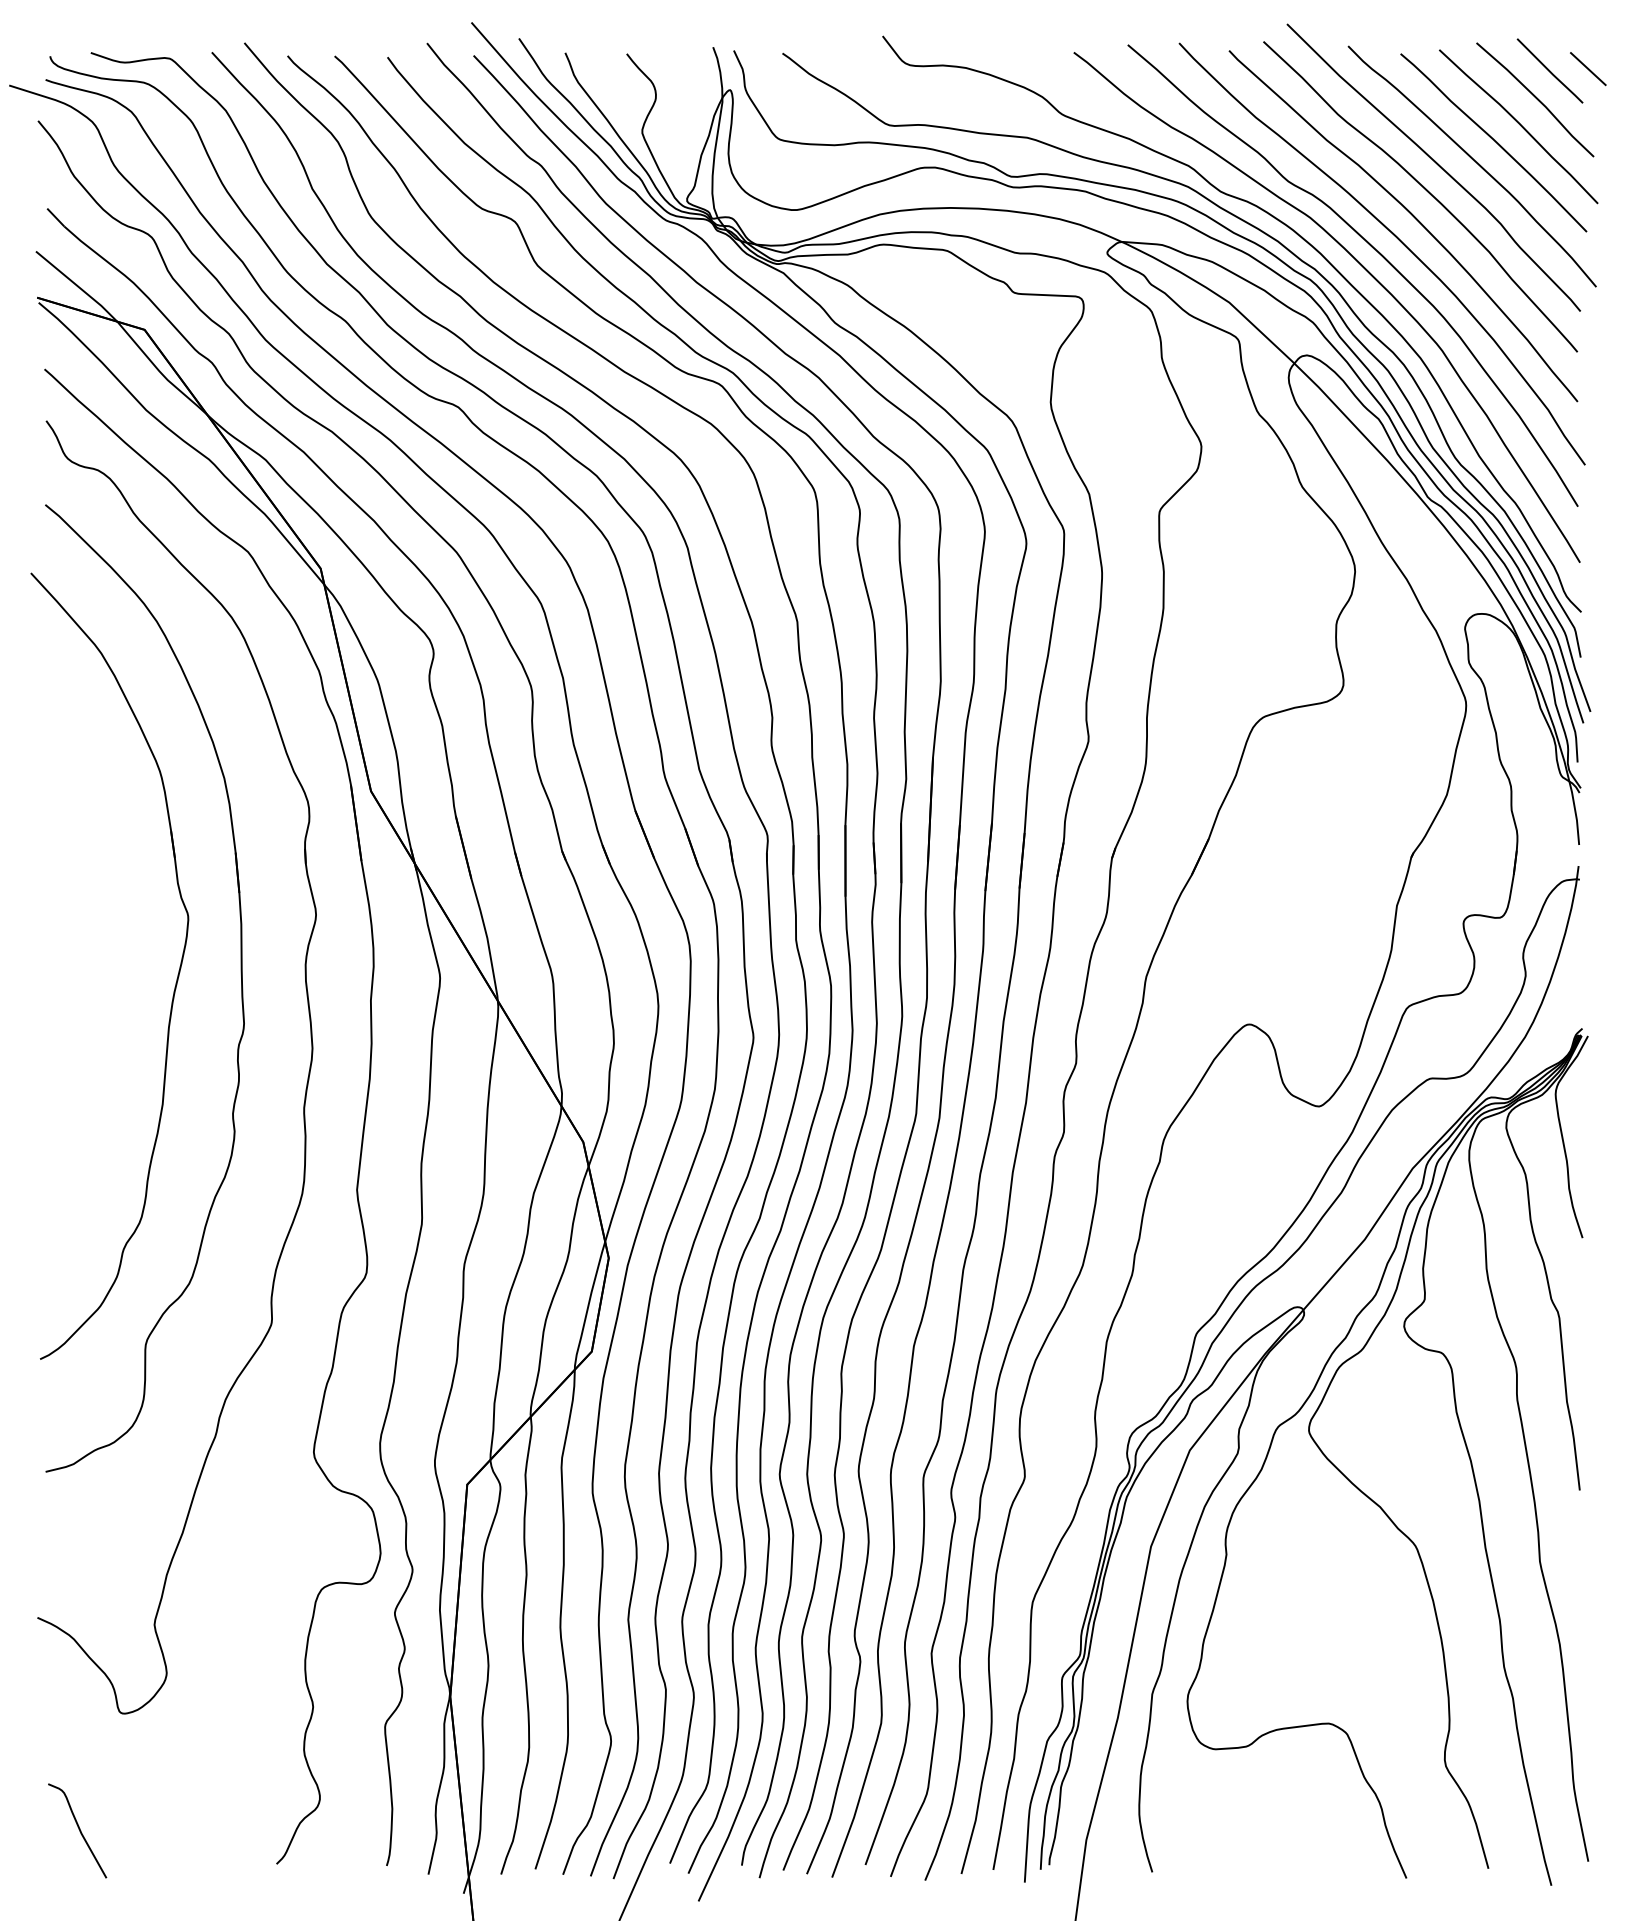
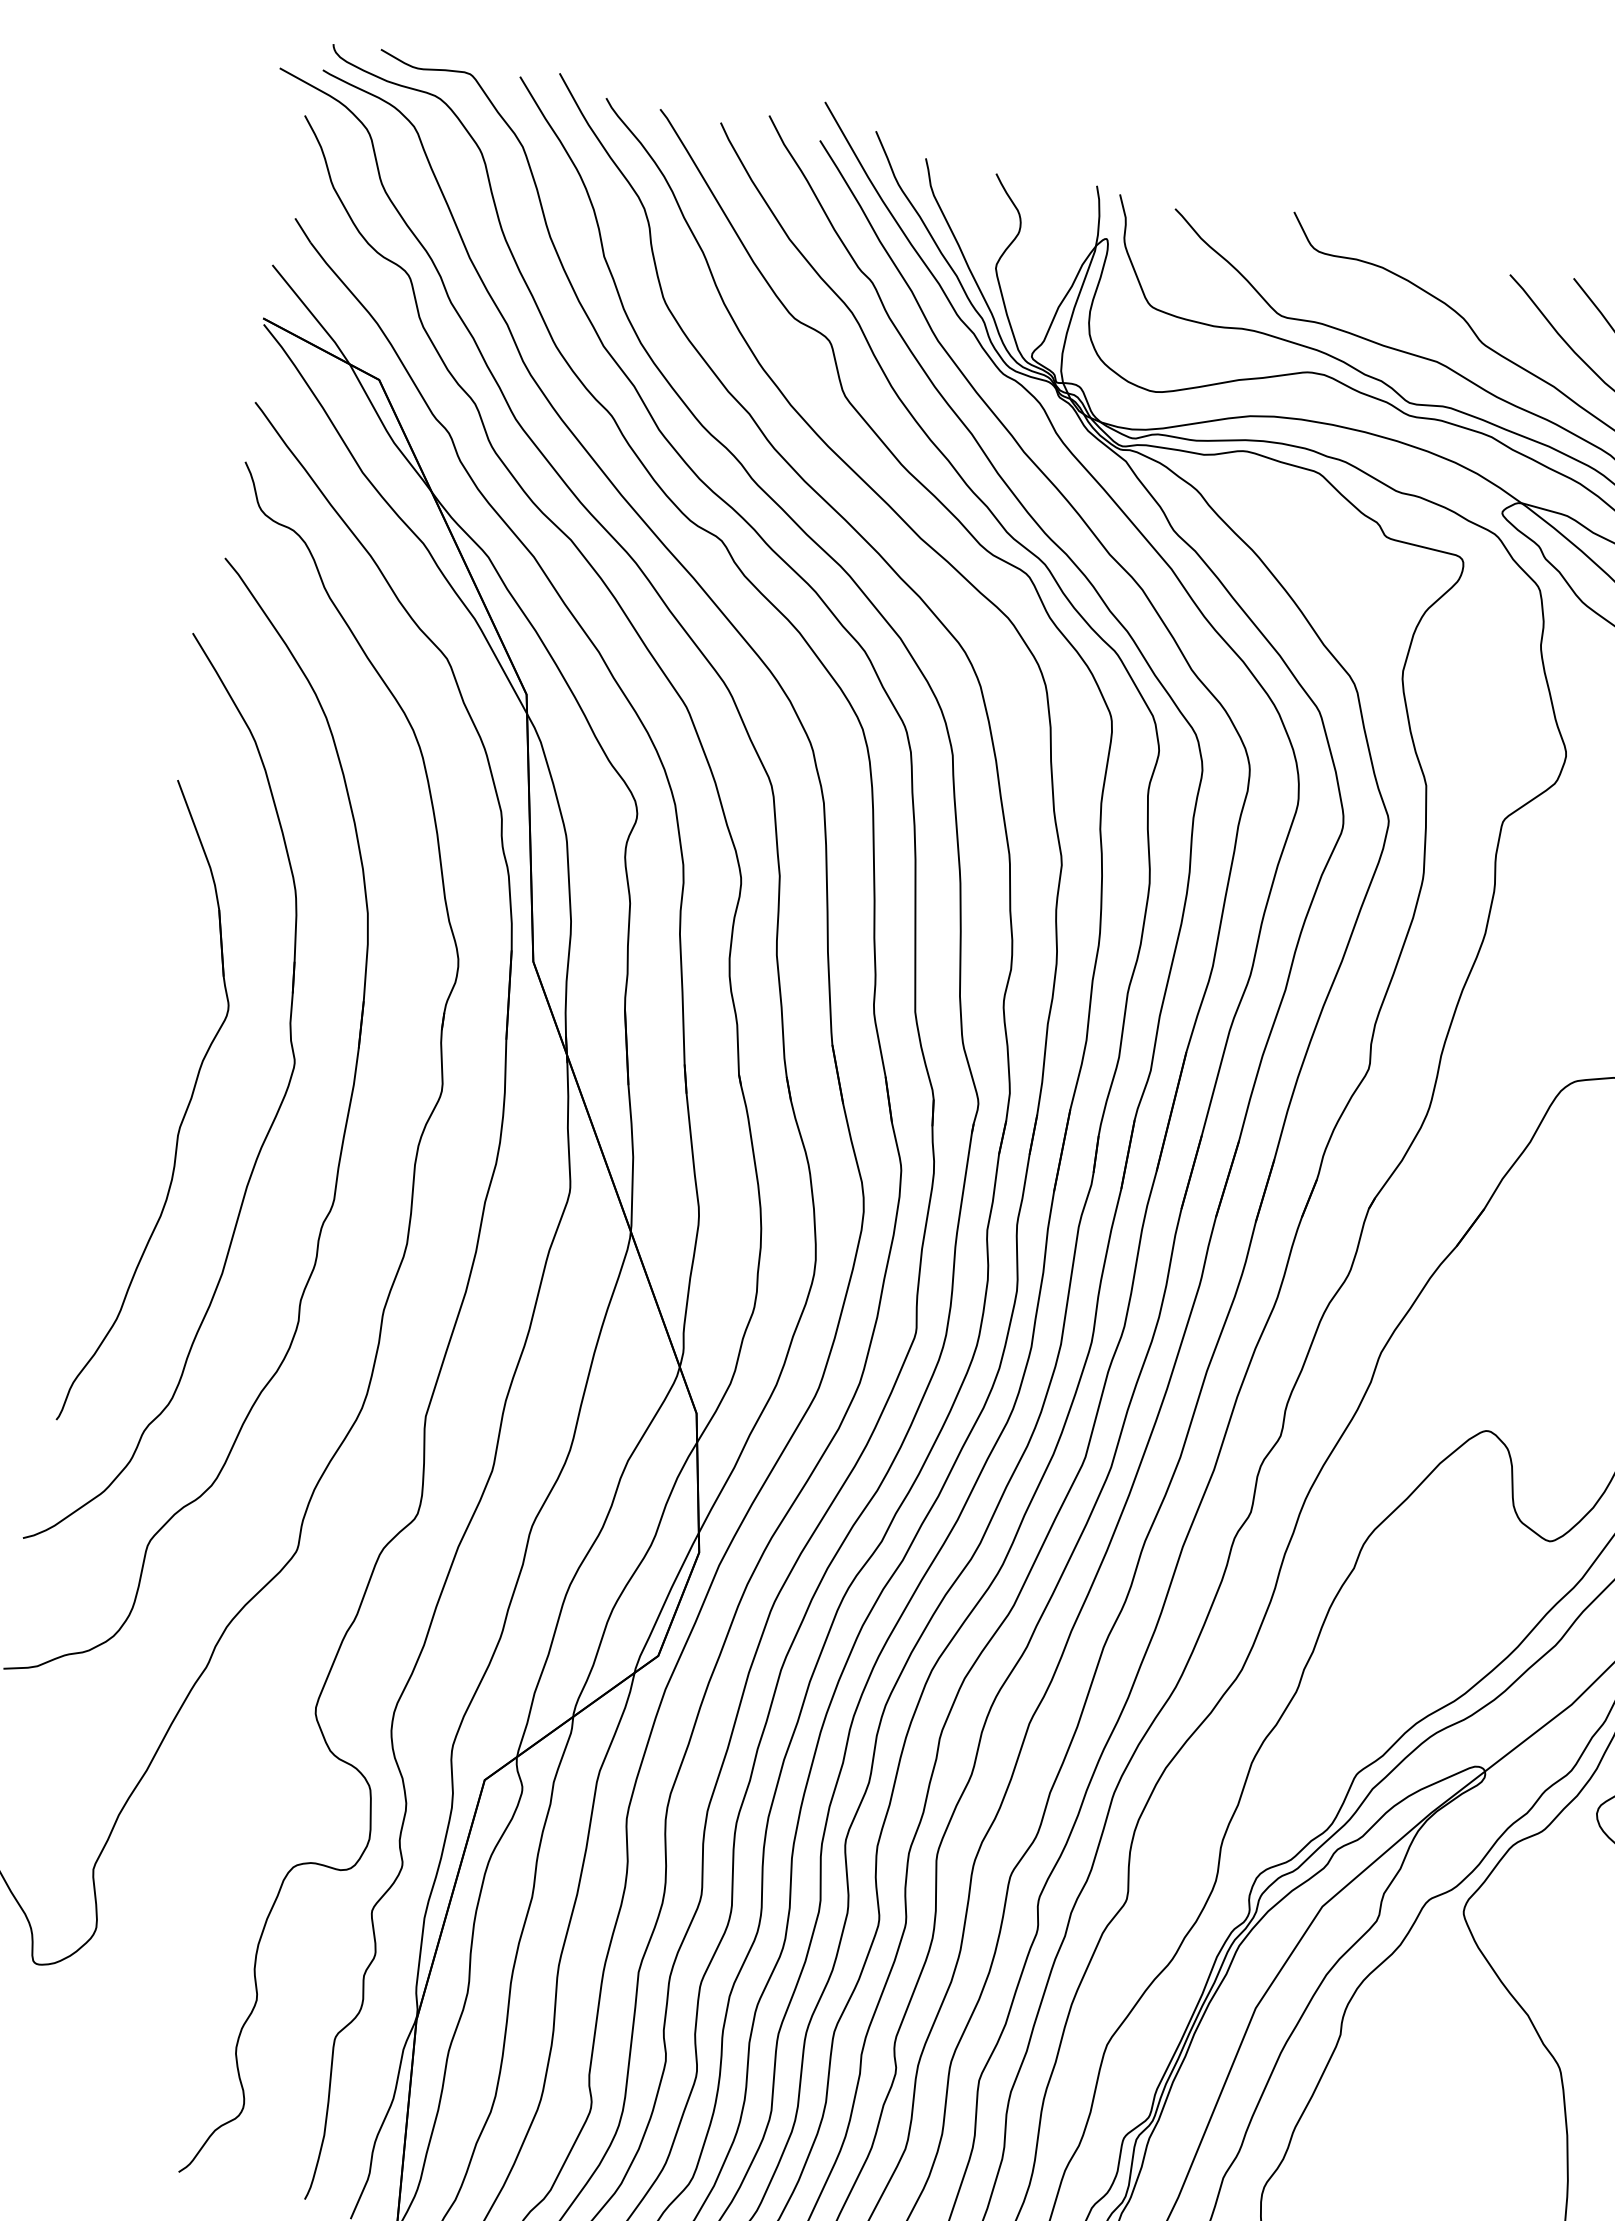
part: (103, 978) -> (183, 1115), added

